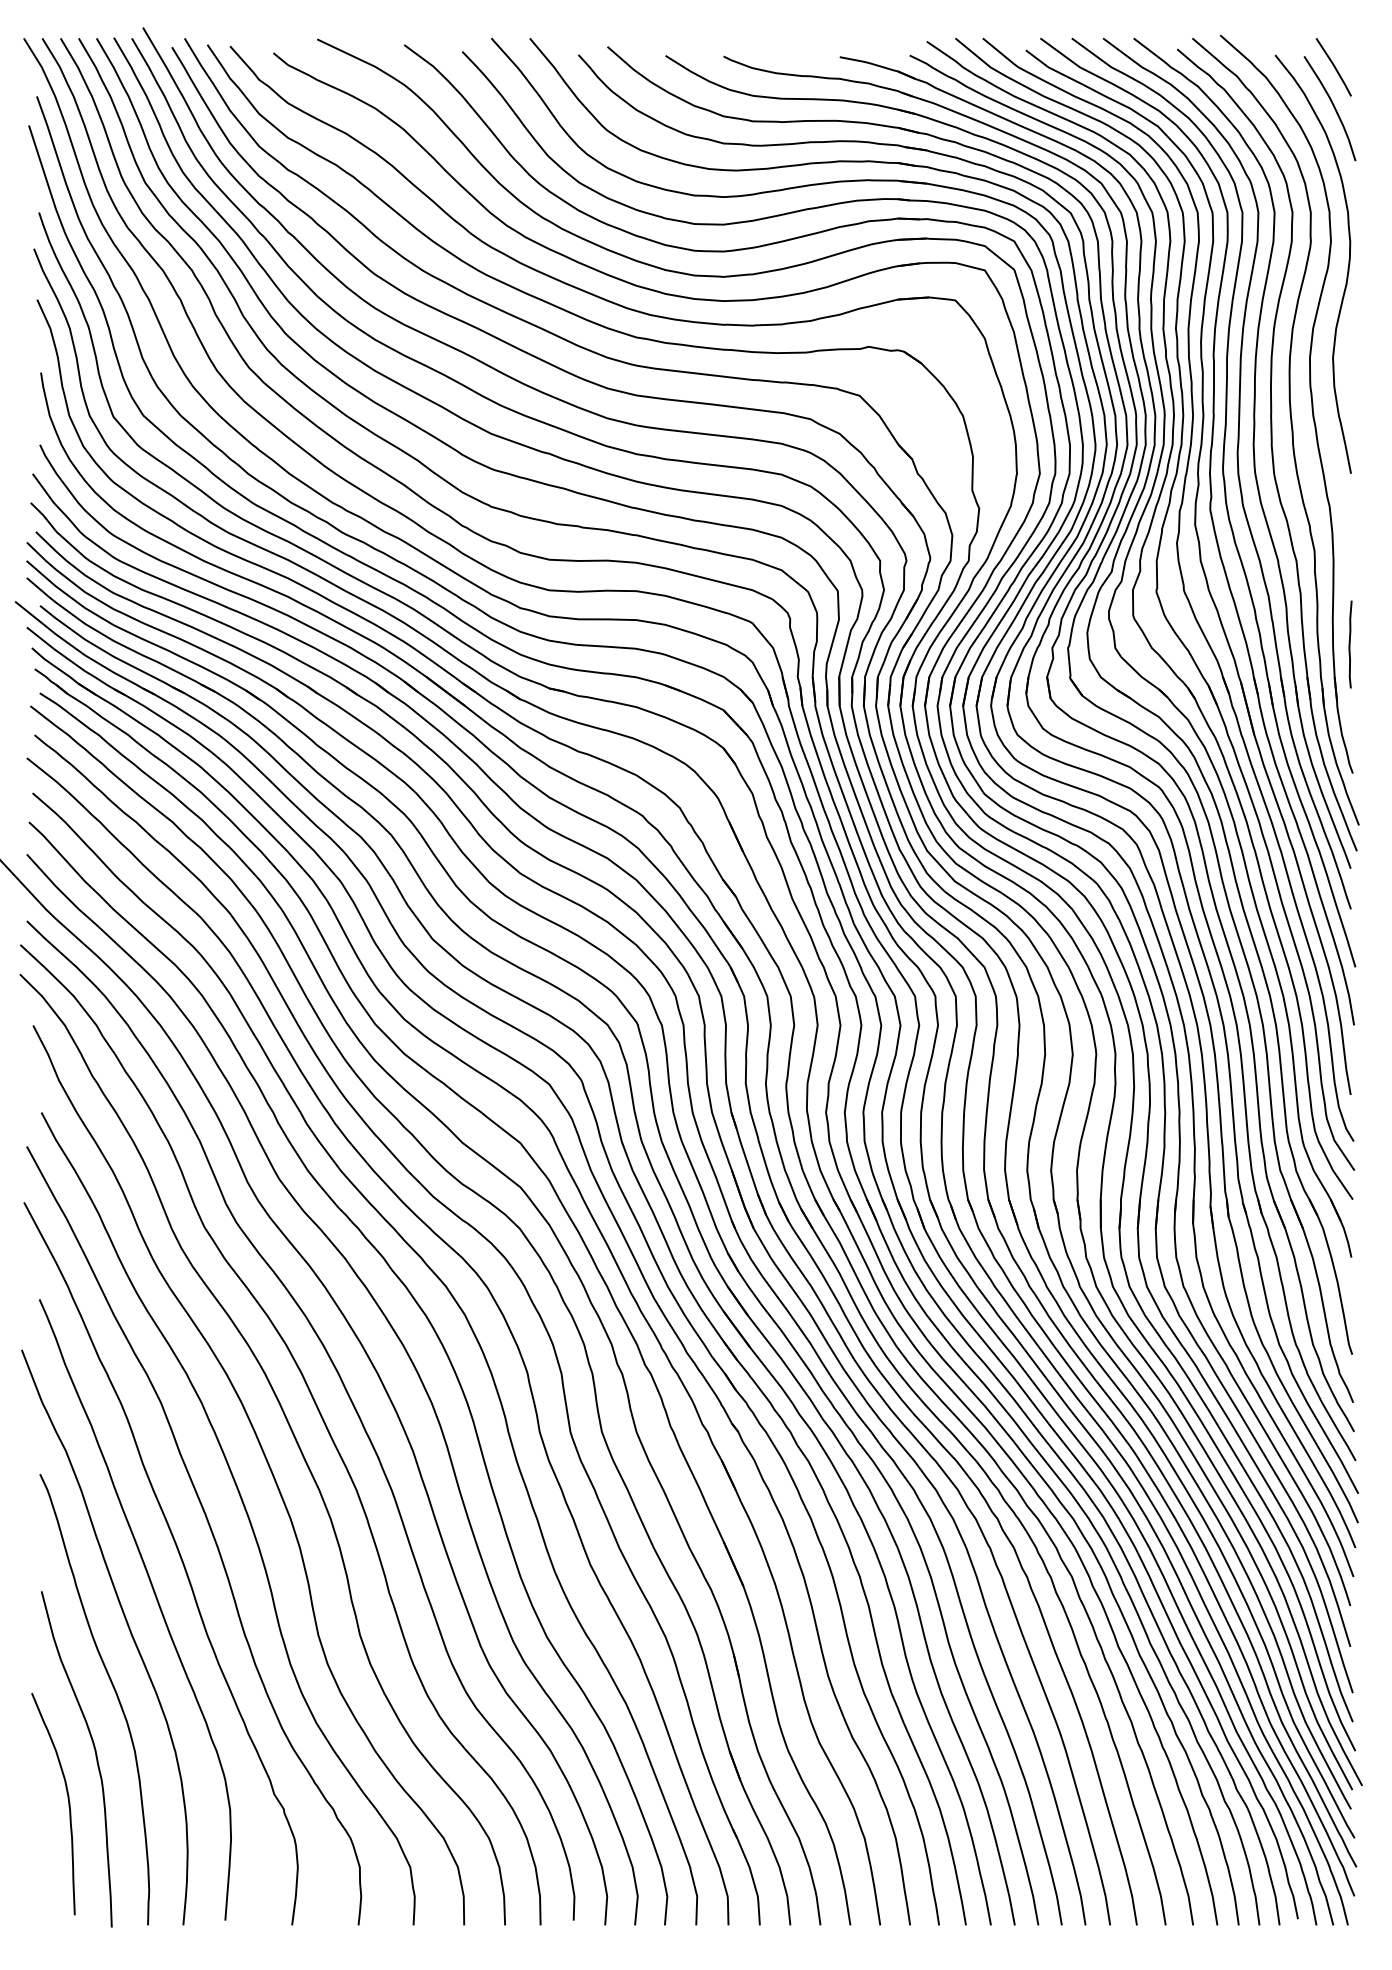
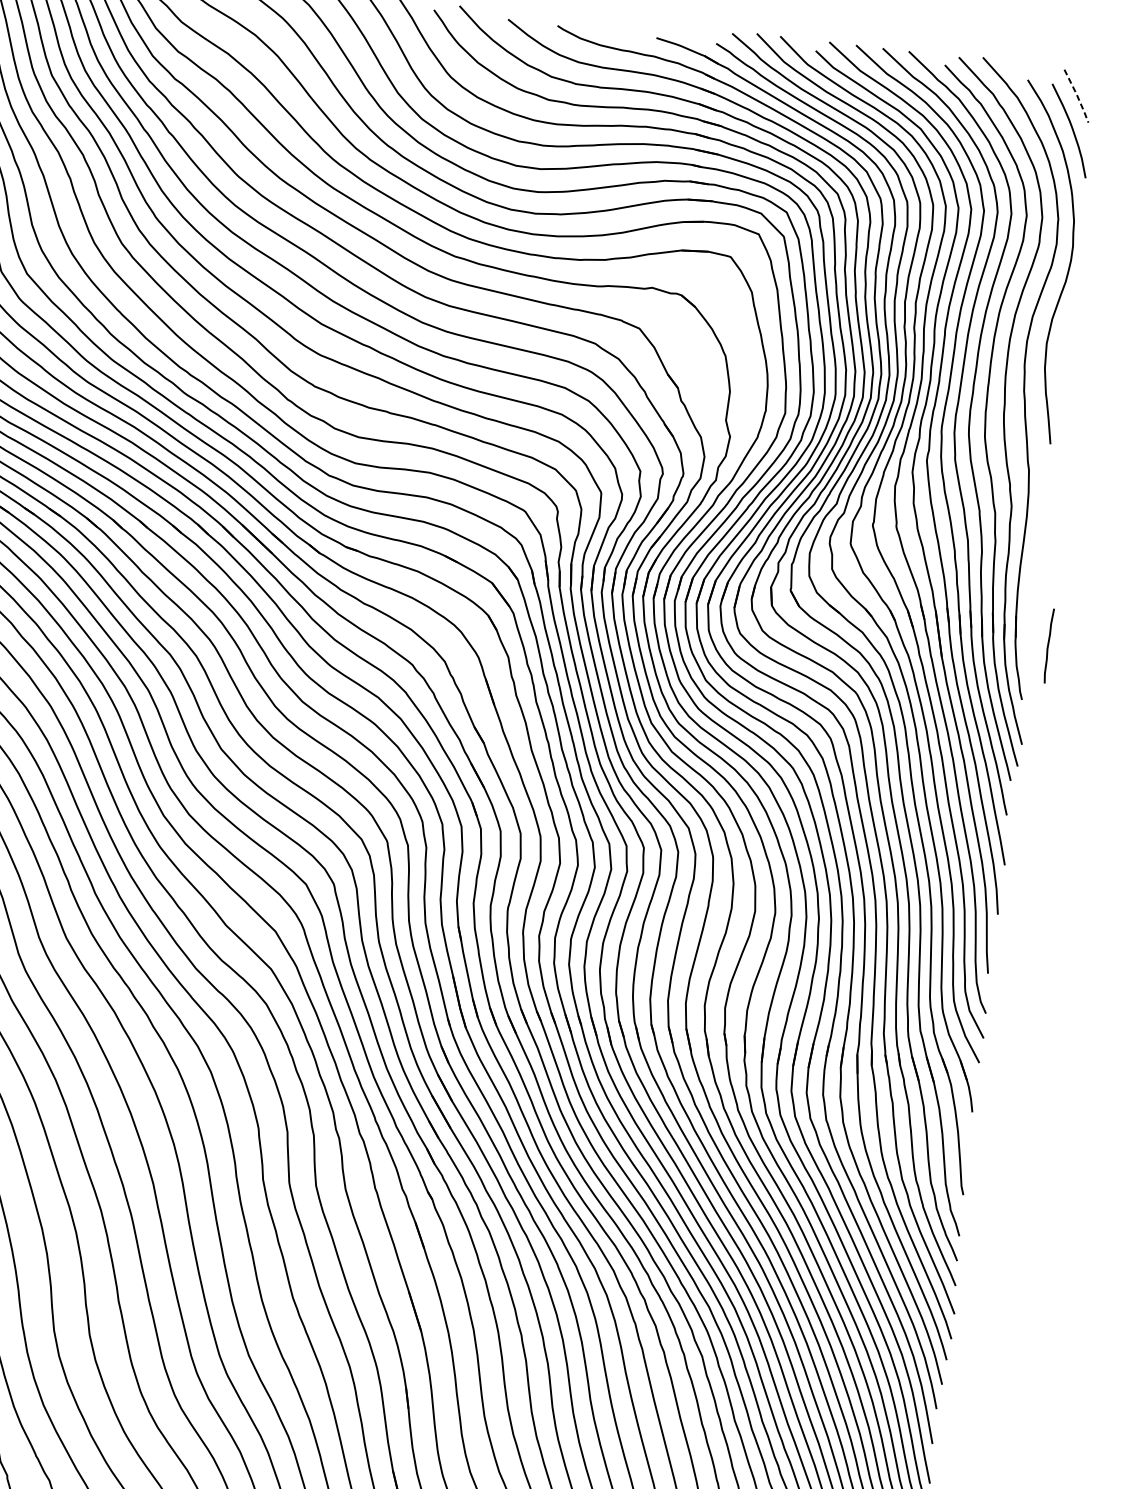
line: (1334, 66) -> (1077, 95), solid -> dashed
curve: (1350, 644) -> (1048, 646), moved

